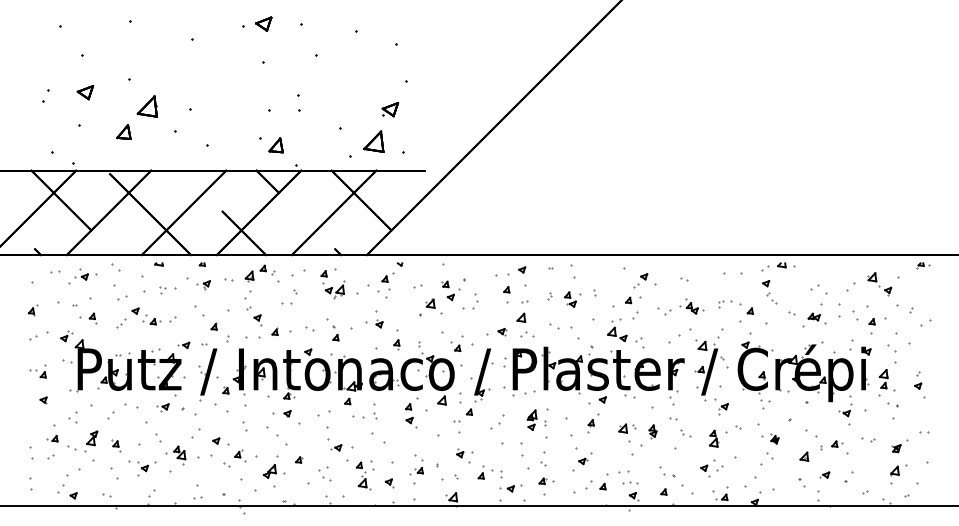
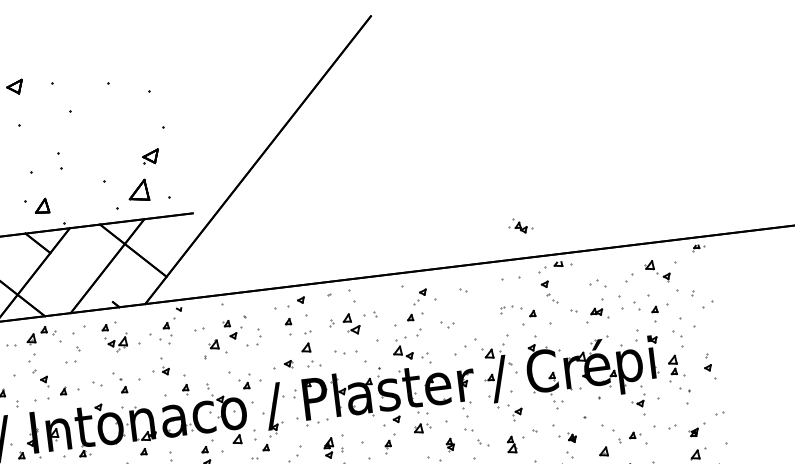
part: (572, 299) -> (354, 323), size x1.4
part: (691, 306) -> (520, 225), moved
part: (627, 428) -> (422, 428), moved
part: (868, 439) -> (665, 427), size x1.6

